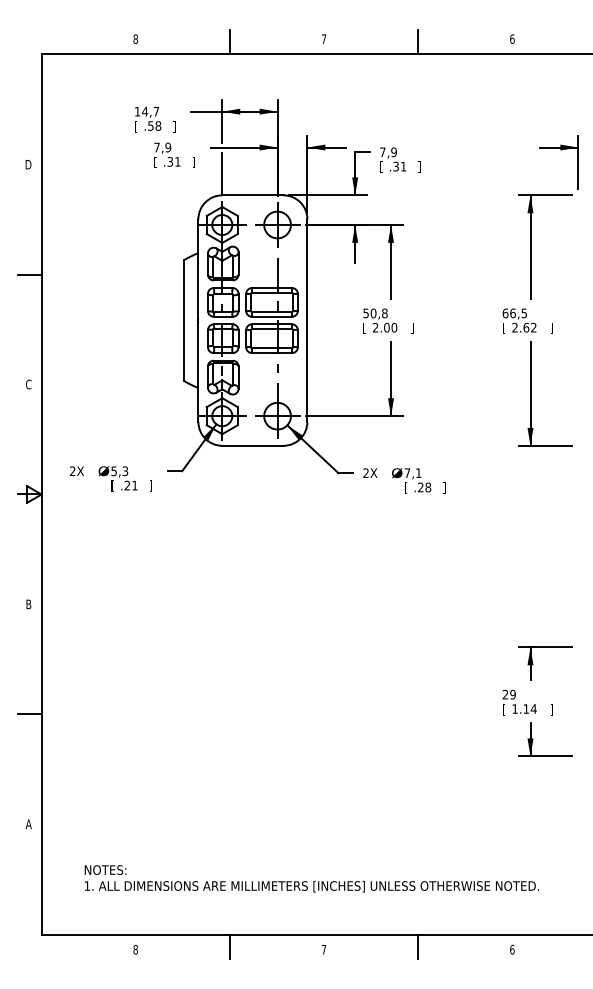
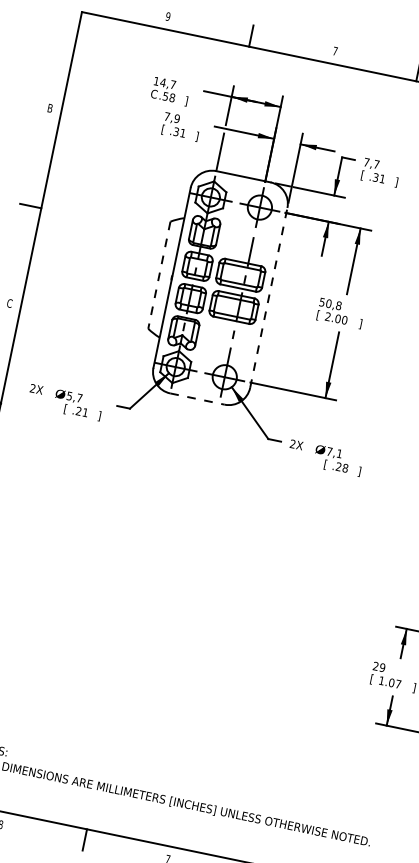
text: (135, 38) -> (168, 15), 8 -> 9
text: (137, 126) -> (153, 94), [ -> C
text: (393, 152) -> (376, 164), 7,9 -> 7,7
text: (28, 164) -> (49, 108), D -> B
line: (307, 320) -> (268, 297), solid -> dashed
line: (184, 321) -> (159, 276), solid -> dashed
line: (252, 445) -> (197, 398), solid -> dashed
text: (125, 471) -> (79, 398), 5,3 -> 5,7
text: (529, 708) -> (394, 682), 1.14 -> 1.07

